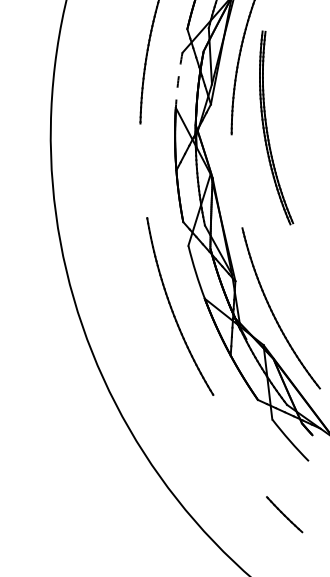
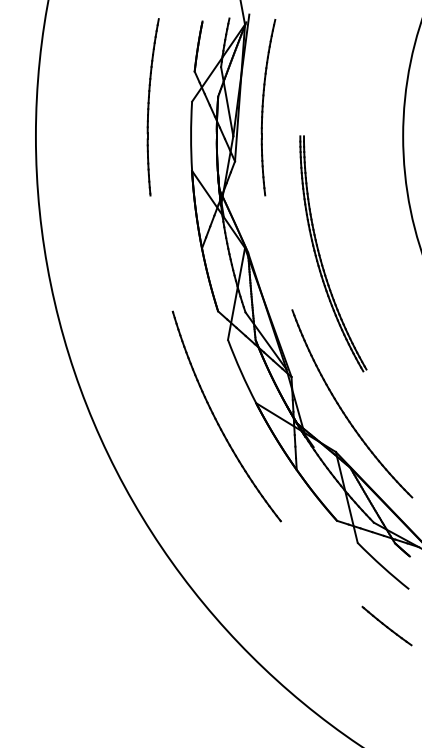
arc: (178, 80) -> (191, 136), dashed -> solid
part: (267, 130) -> (321, 258), moved
line: (284, 514) -> (386, 625), moved

